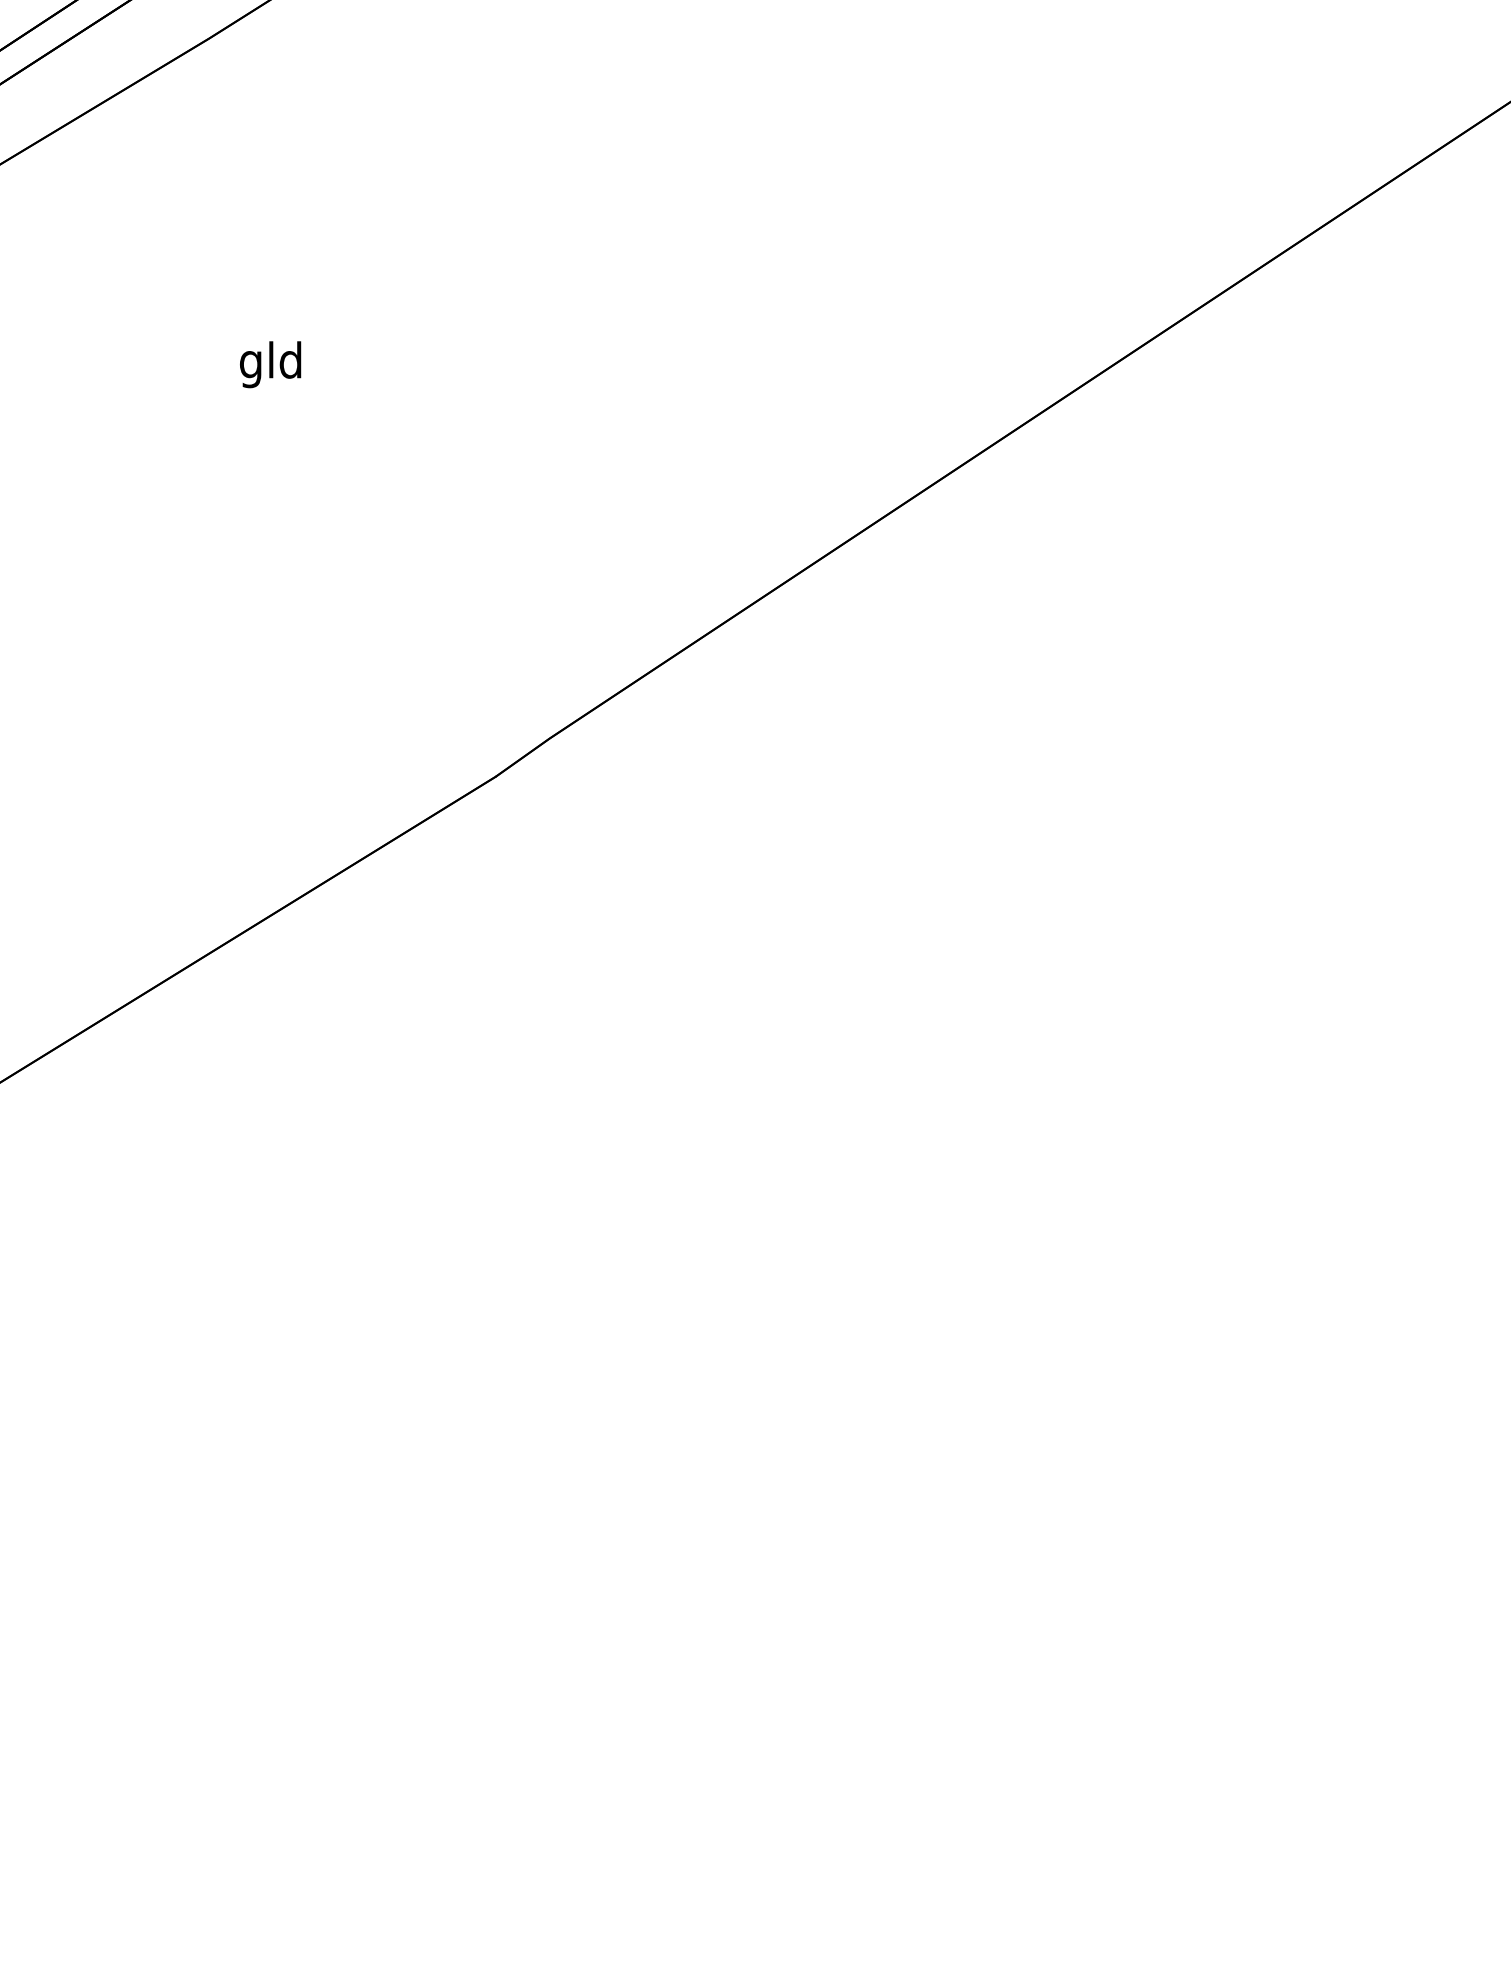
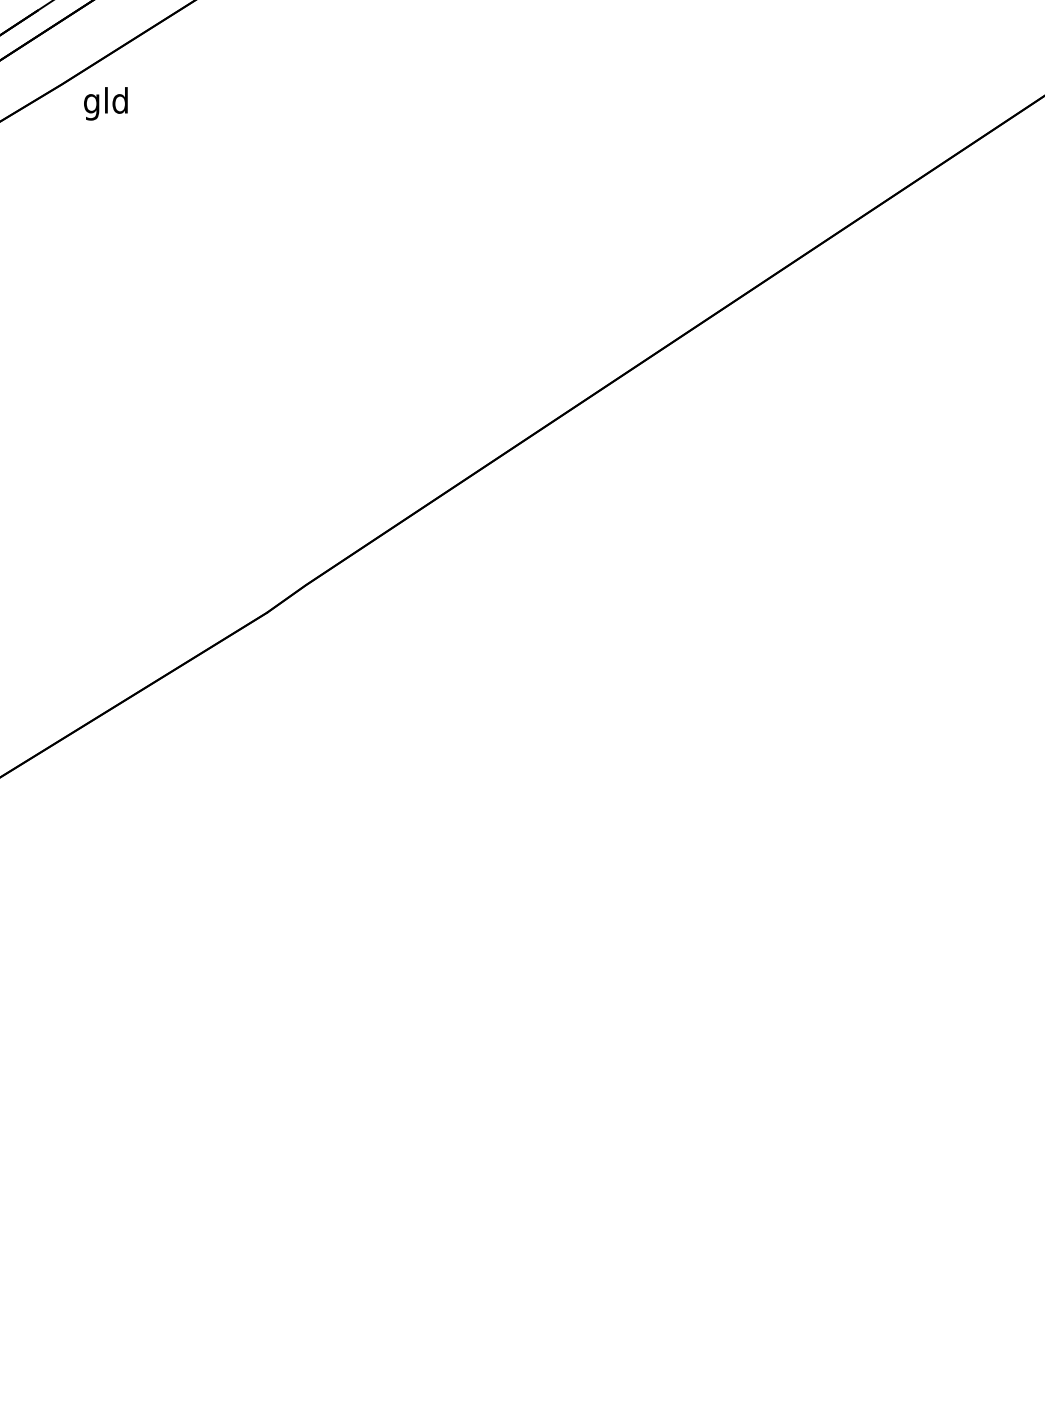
text: (270, 364) -> (105, 103), moved

